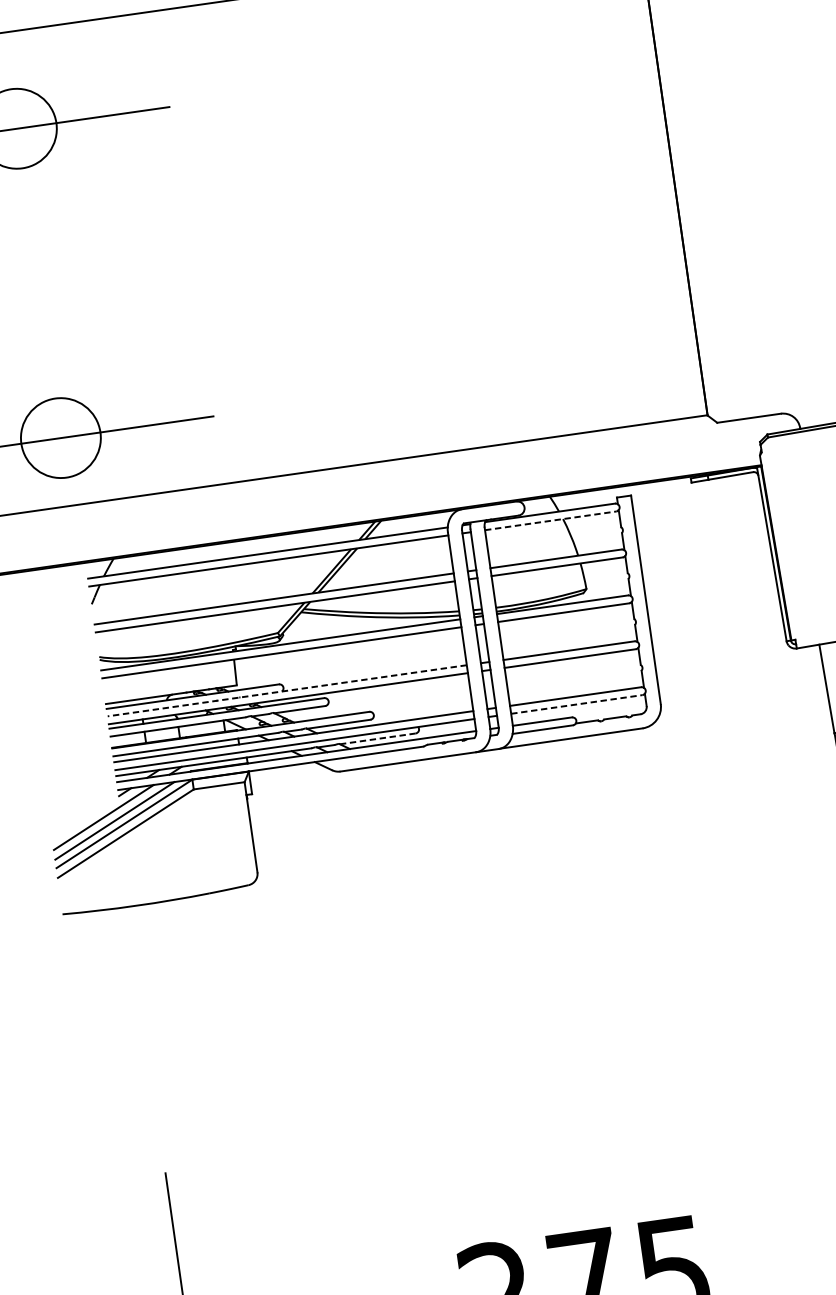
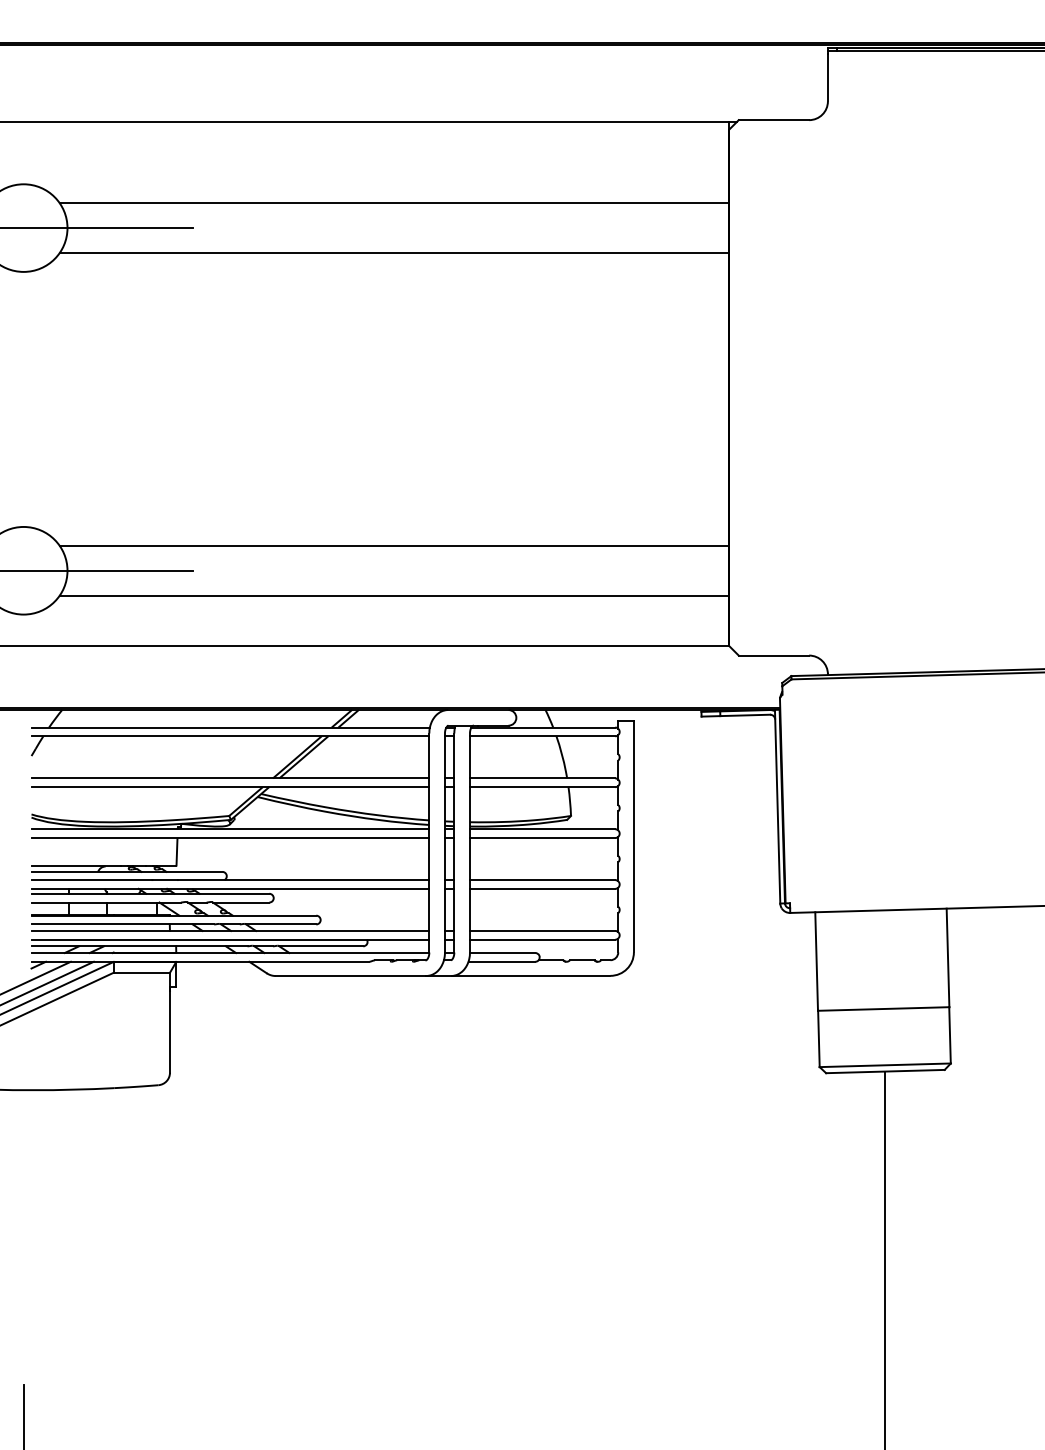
line: (348, 58) -> (394, 203), added
line: (354, 104) -> (394, 253), added
line: (392, 367) -> (394, 545), added
line: (398, 412) -> (394, 595), added
line: (550, 521) -> (542, 736), dashed -> solid
line: (287, 691) -> (230, 880), dashed -> solid
line: (576, 704) -> (542, 939), dashed -> solid
line: (378, 739) -> (321, 946), dashed -> solid

